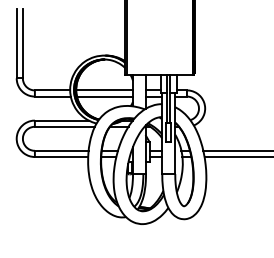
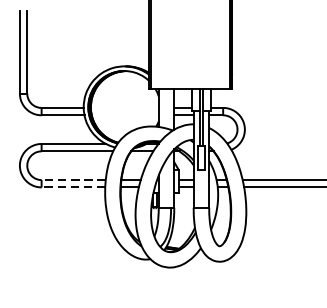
line: (104, 90) -> (124, 108), removed
line: (104, 96) -> (124, 115), removed
line: (61, 150) -> (73, 179), solid -> dashed
line: (61, 157) -> (73, 188), solid -> dashed

